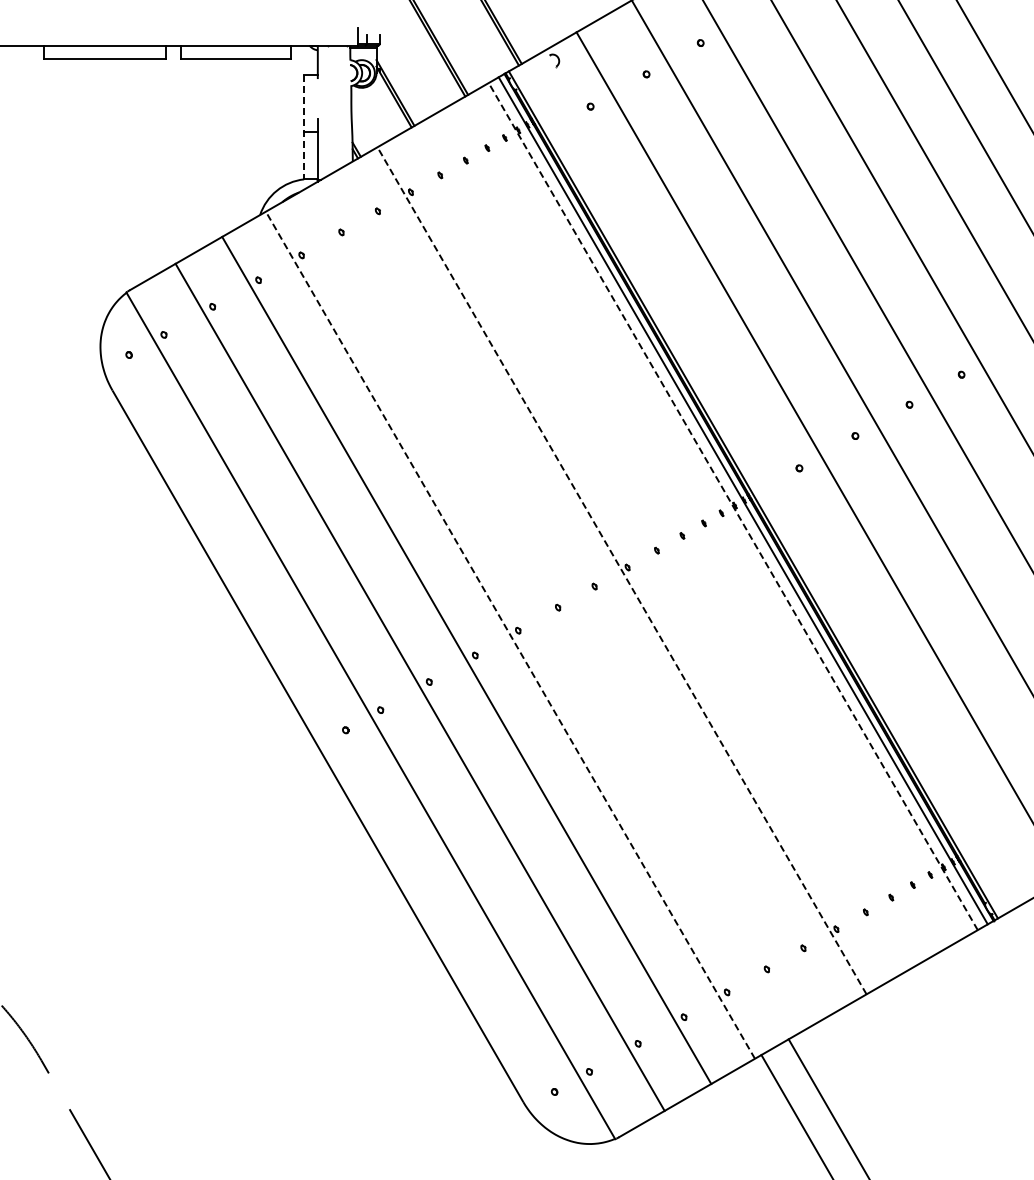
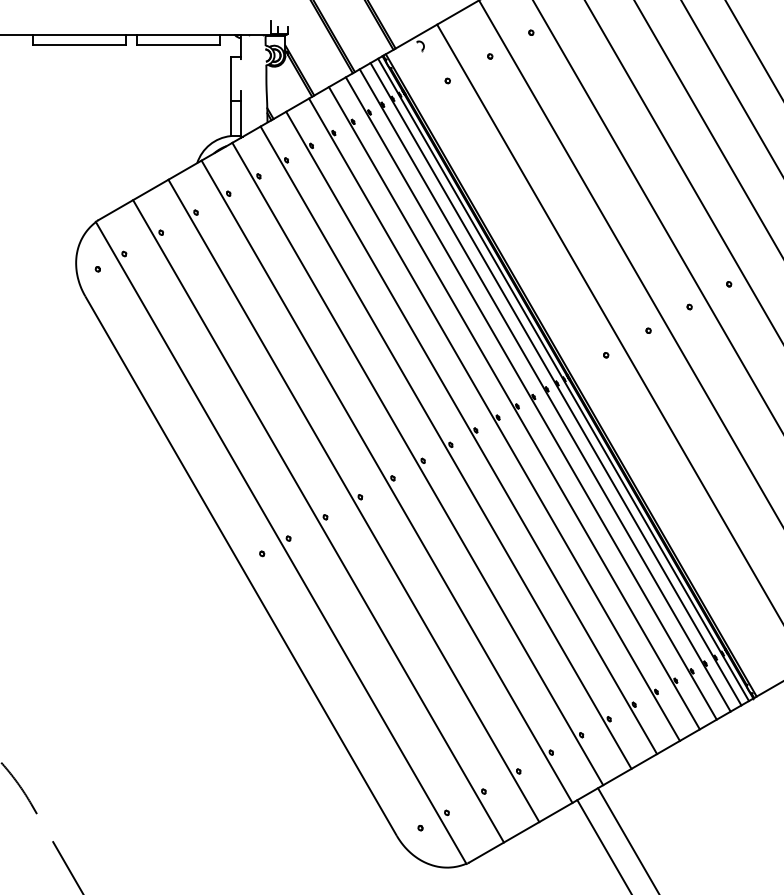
line: (304, 127) -> (230, 96), dashed -> solid
line: (733, 506) -> (556, 384), dashed -> solid
line: (718, 514) -> (544, 390), added
line: (700, 524) -> (531, 397), added
line: (677, 537) -> (513, 407), added
line: (651, 553) -> (493, 419), added
line: (621, 570) -> (471, 432), dashed -> solid
line: (587, 589) -> (445, 447), added
line: (550, 611) -> (417, 463), added
line: (510, 634) -> (387, 481), dashed -> solid

